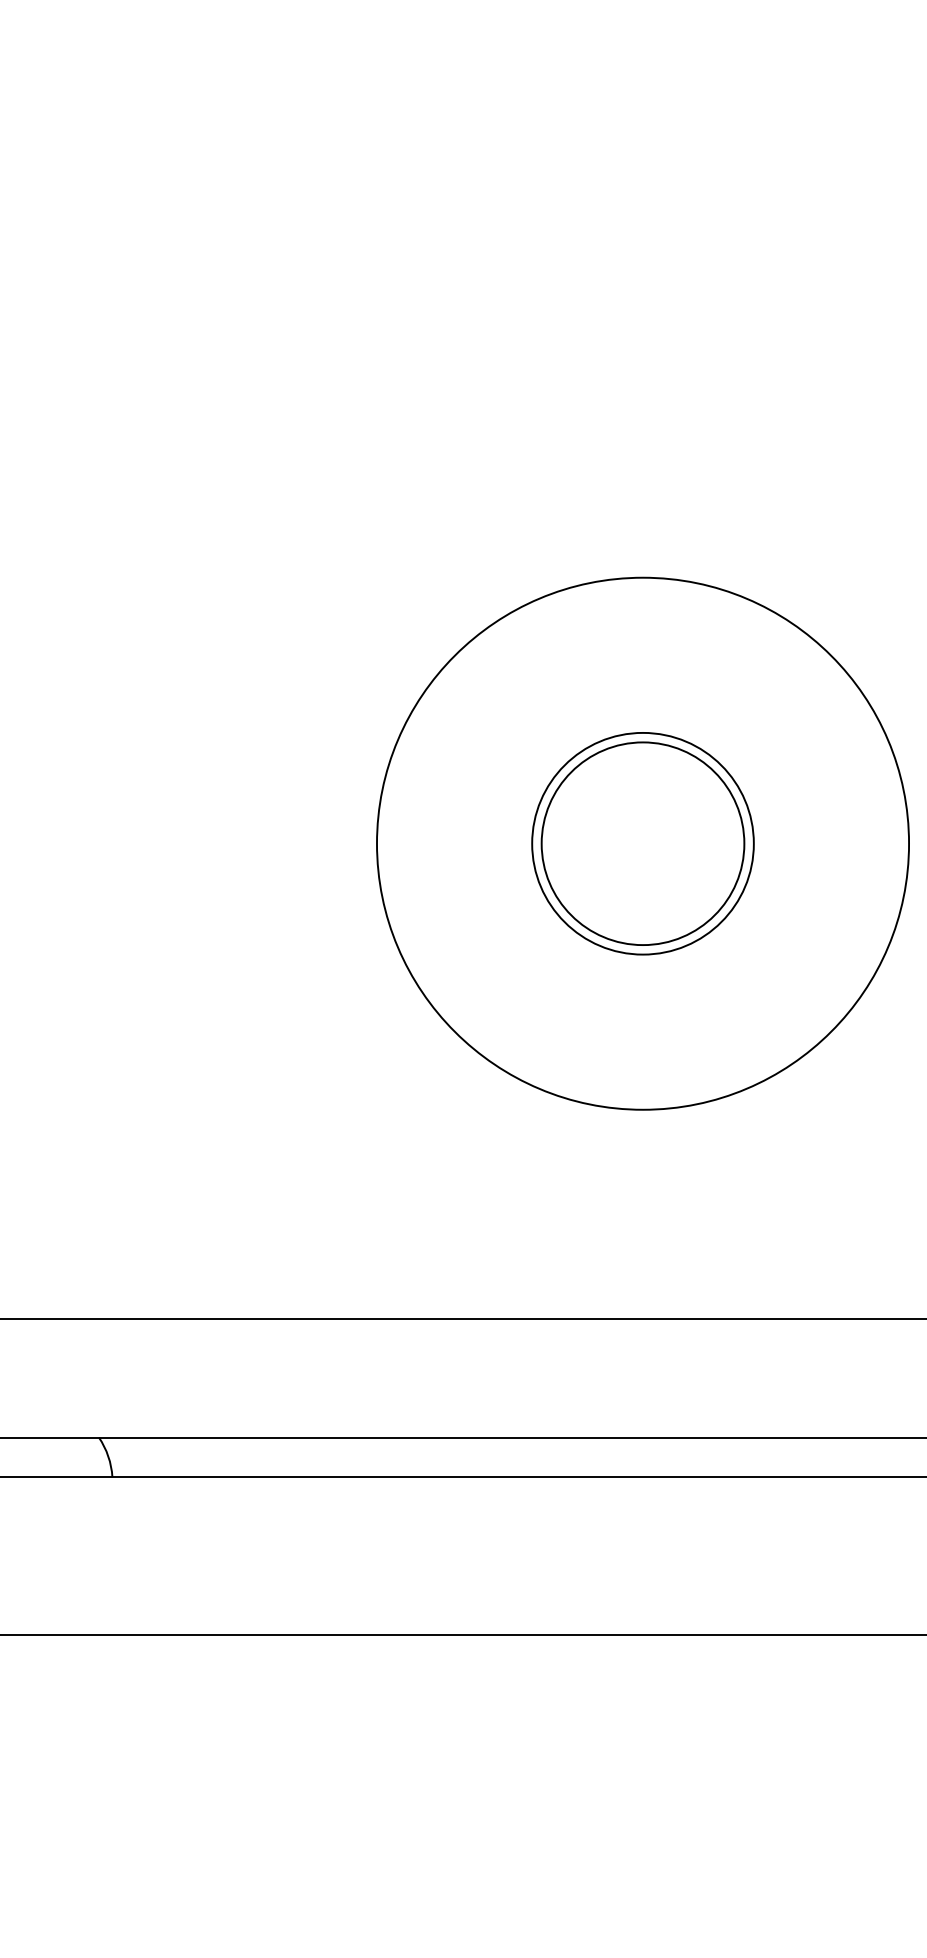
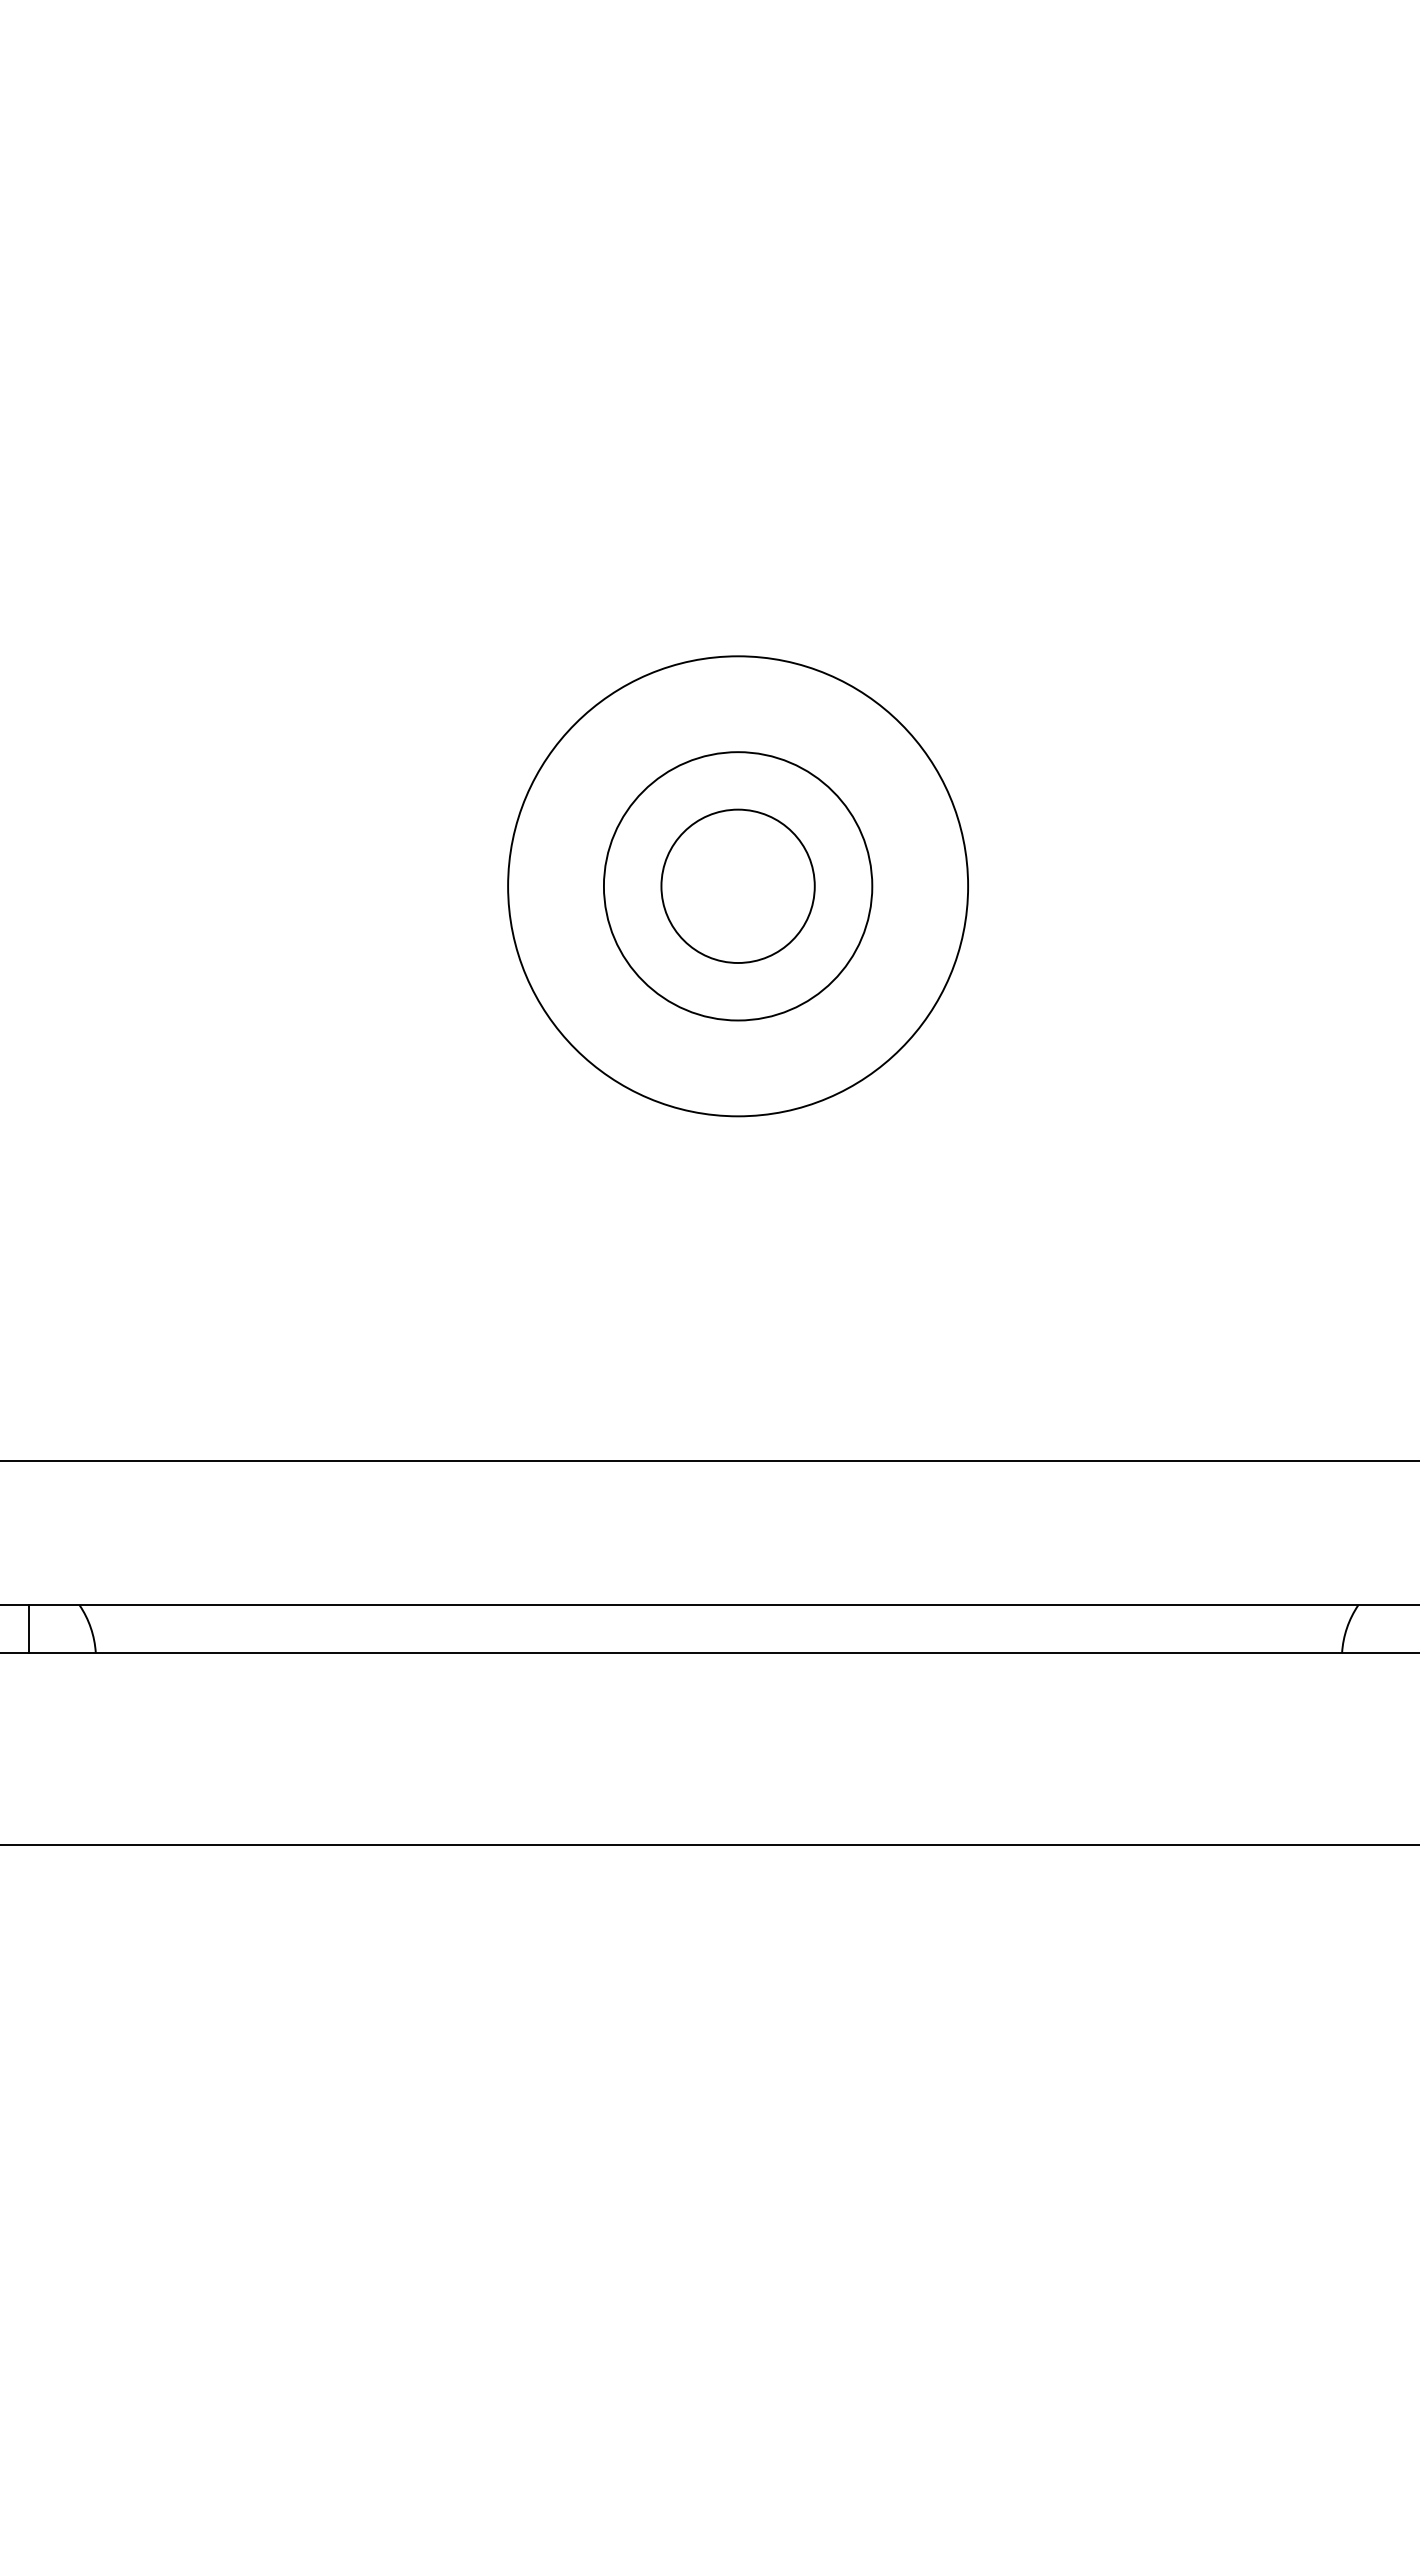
circle: (642, 843) -> (737, 886), size x0.62
circle: (643, 843) -> (738, 886), size x0.71
line: (56, 1457) -> (28, 1629), added

